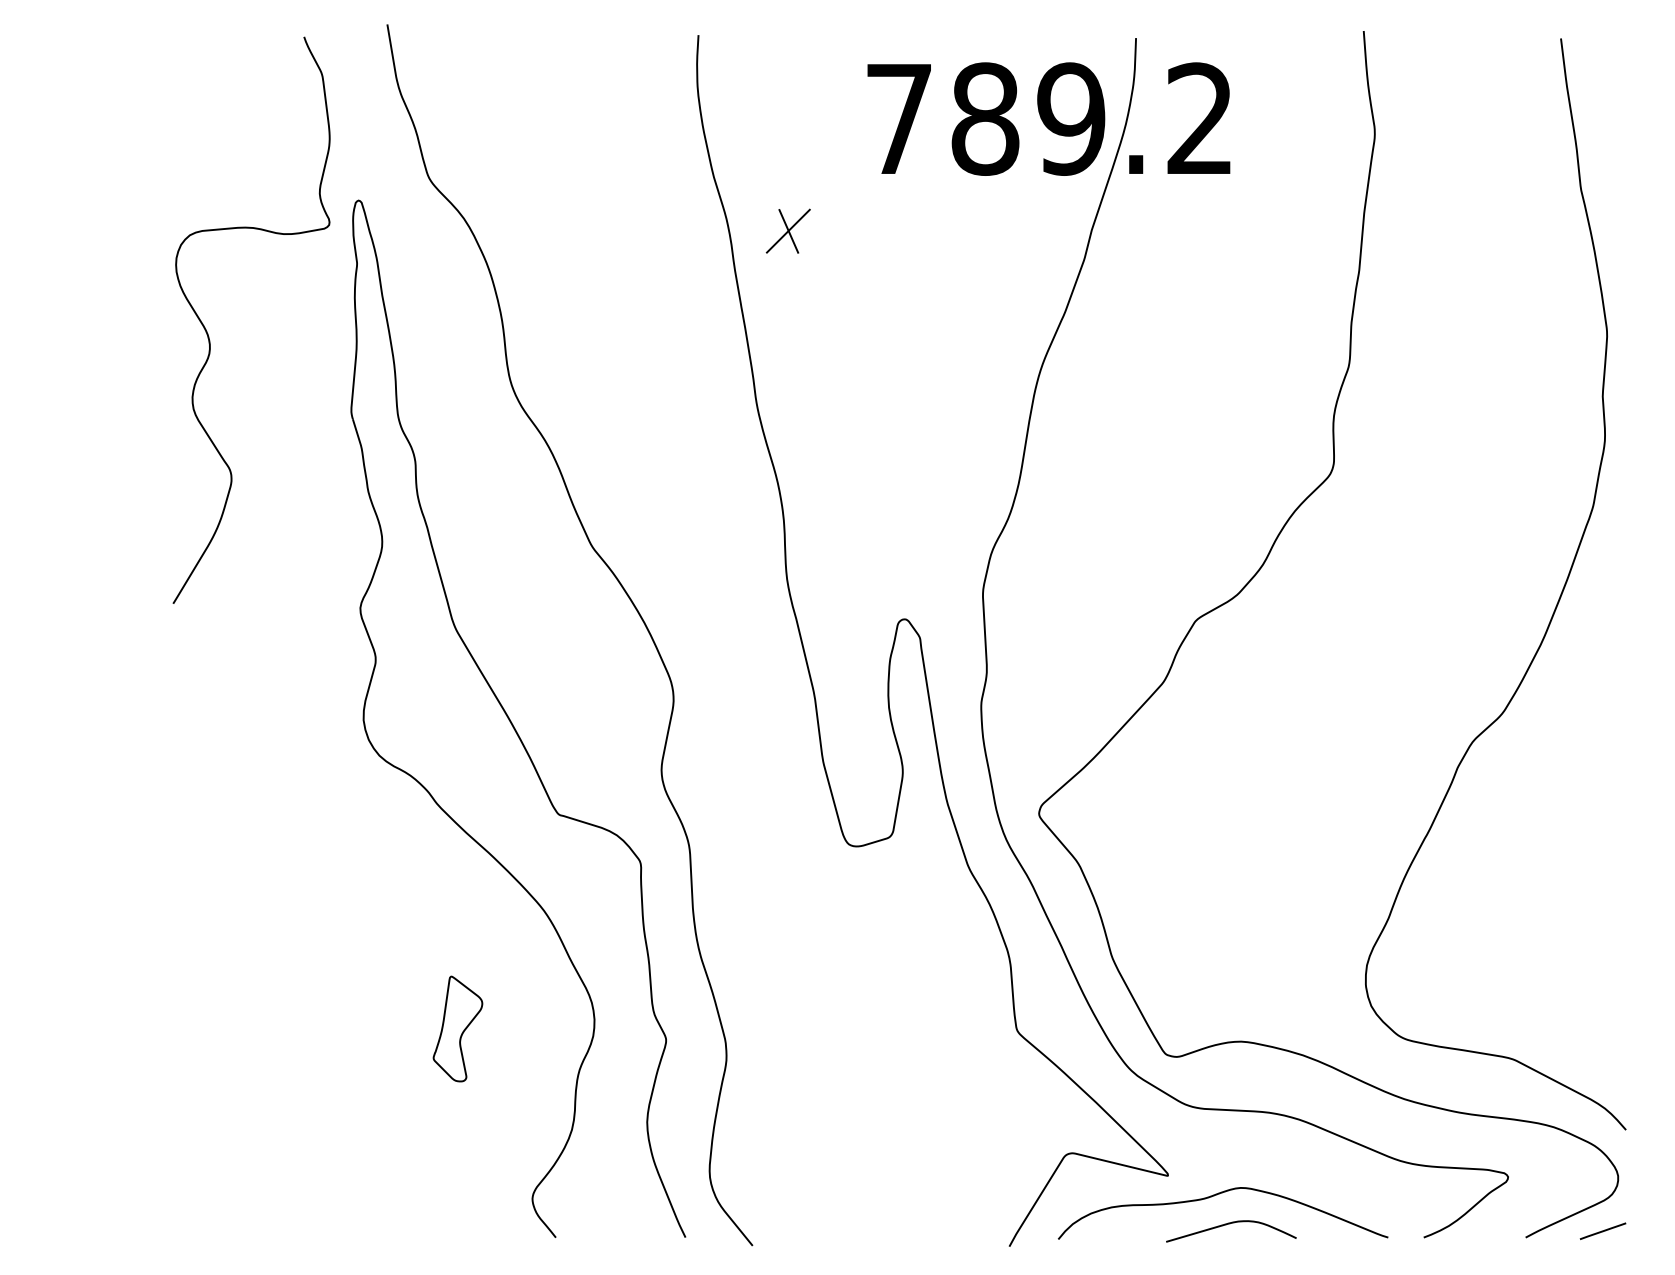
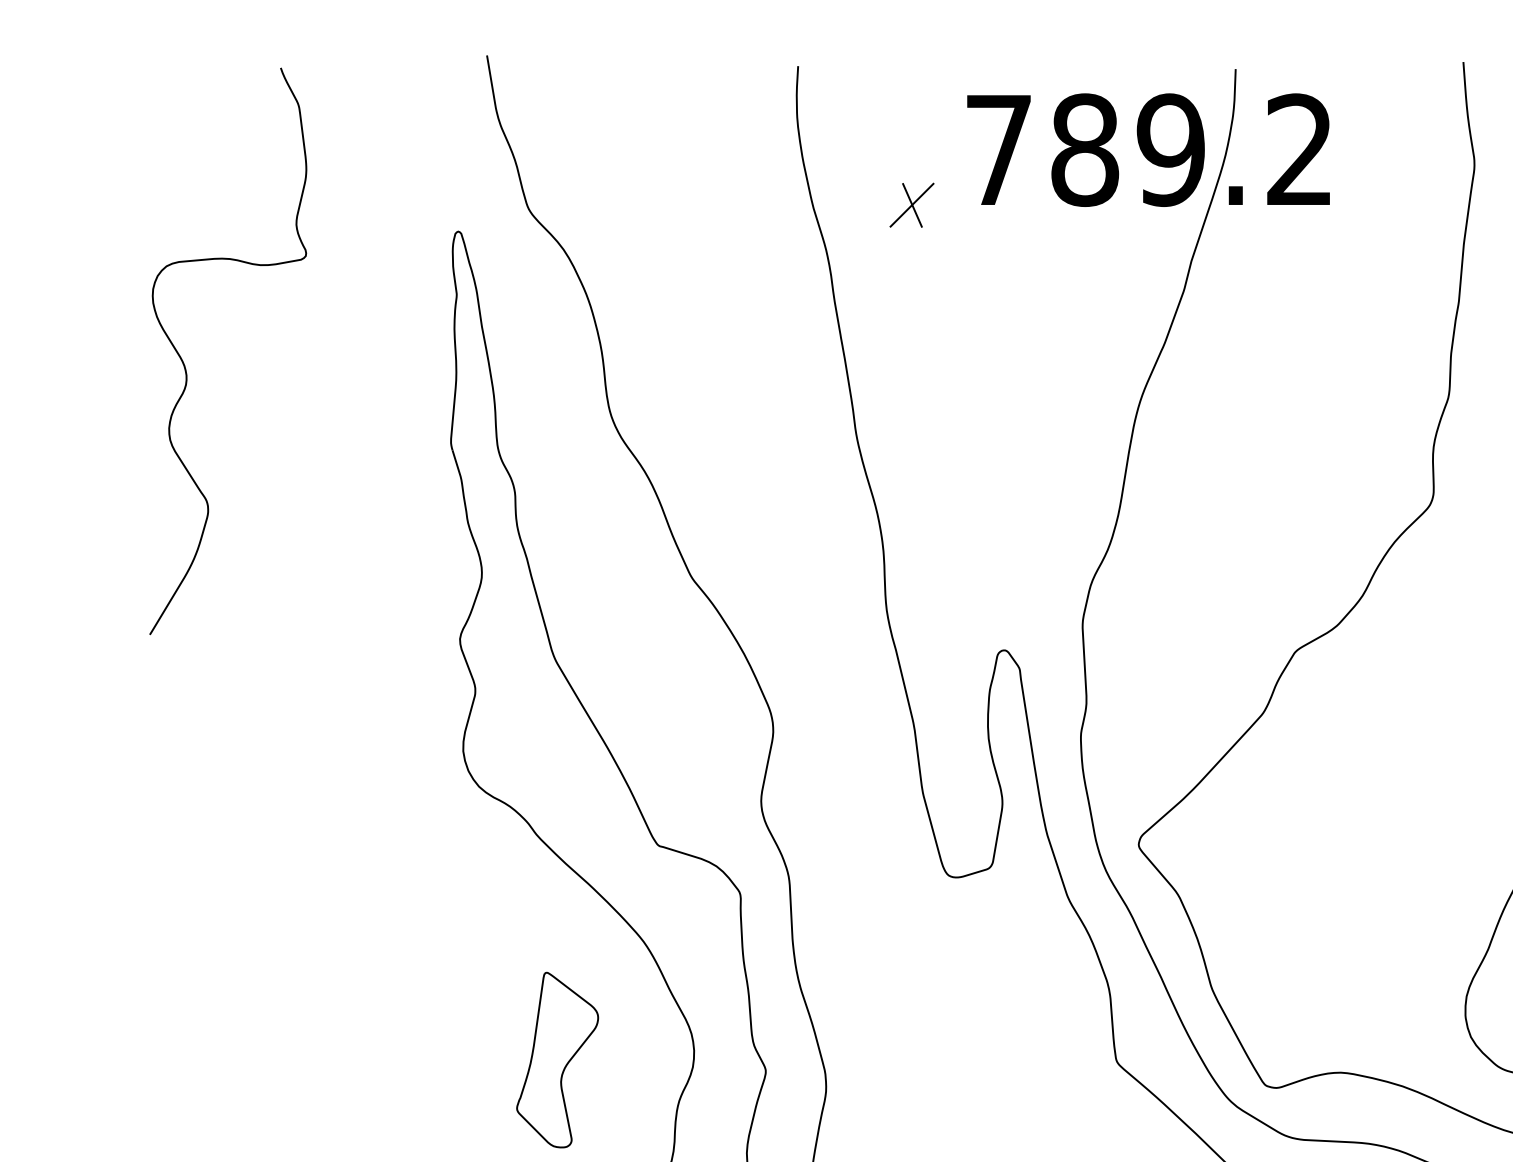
part: (787, 230) -> (911, 204), moved
curve: (208, 333) -> (185, 364), moved
part: (457, 1028) -> (557, 1059), size x1.67

